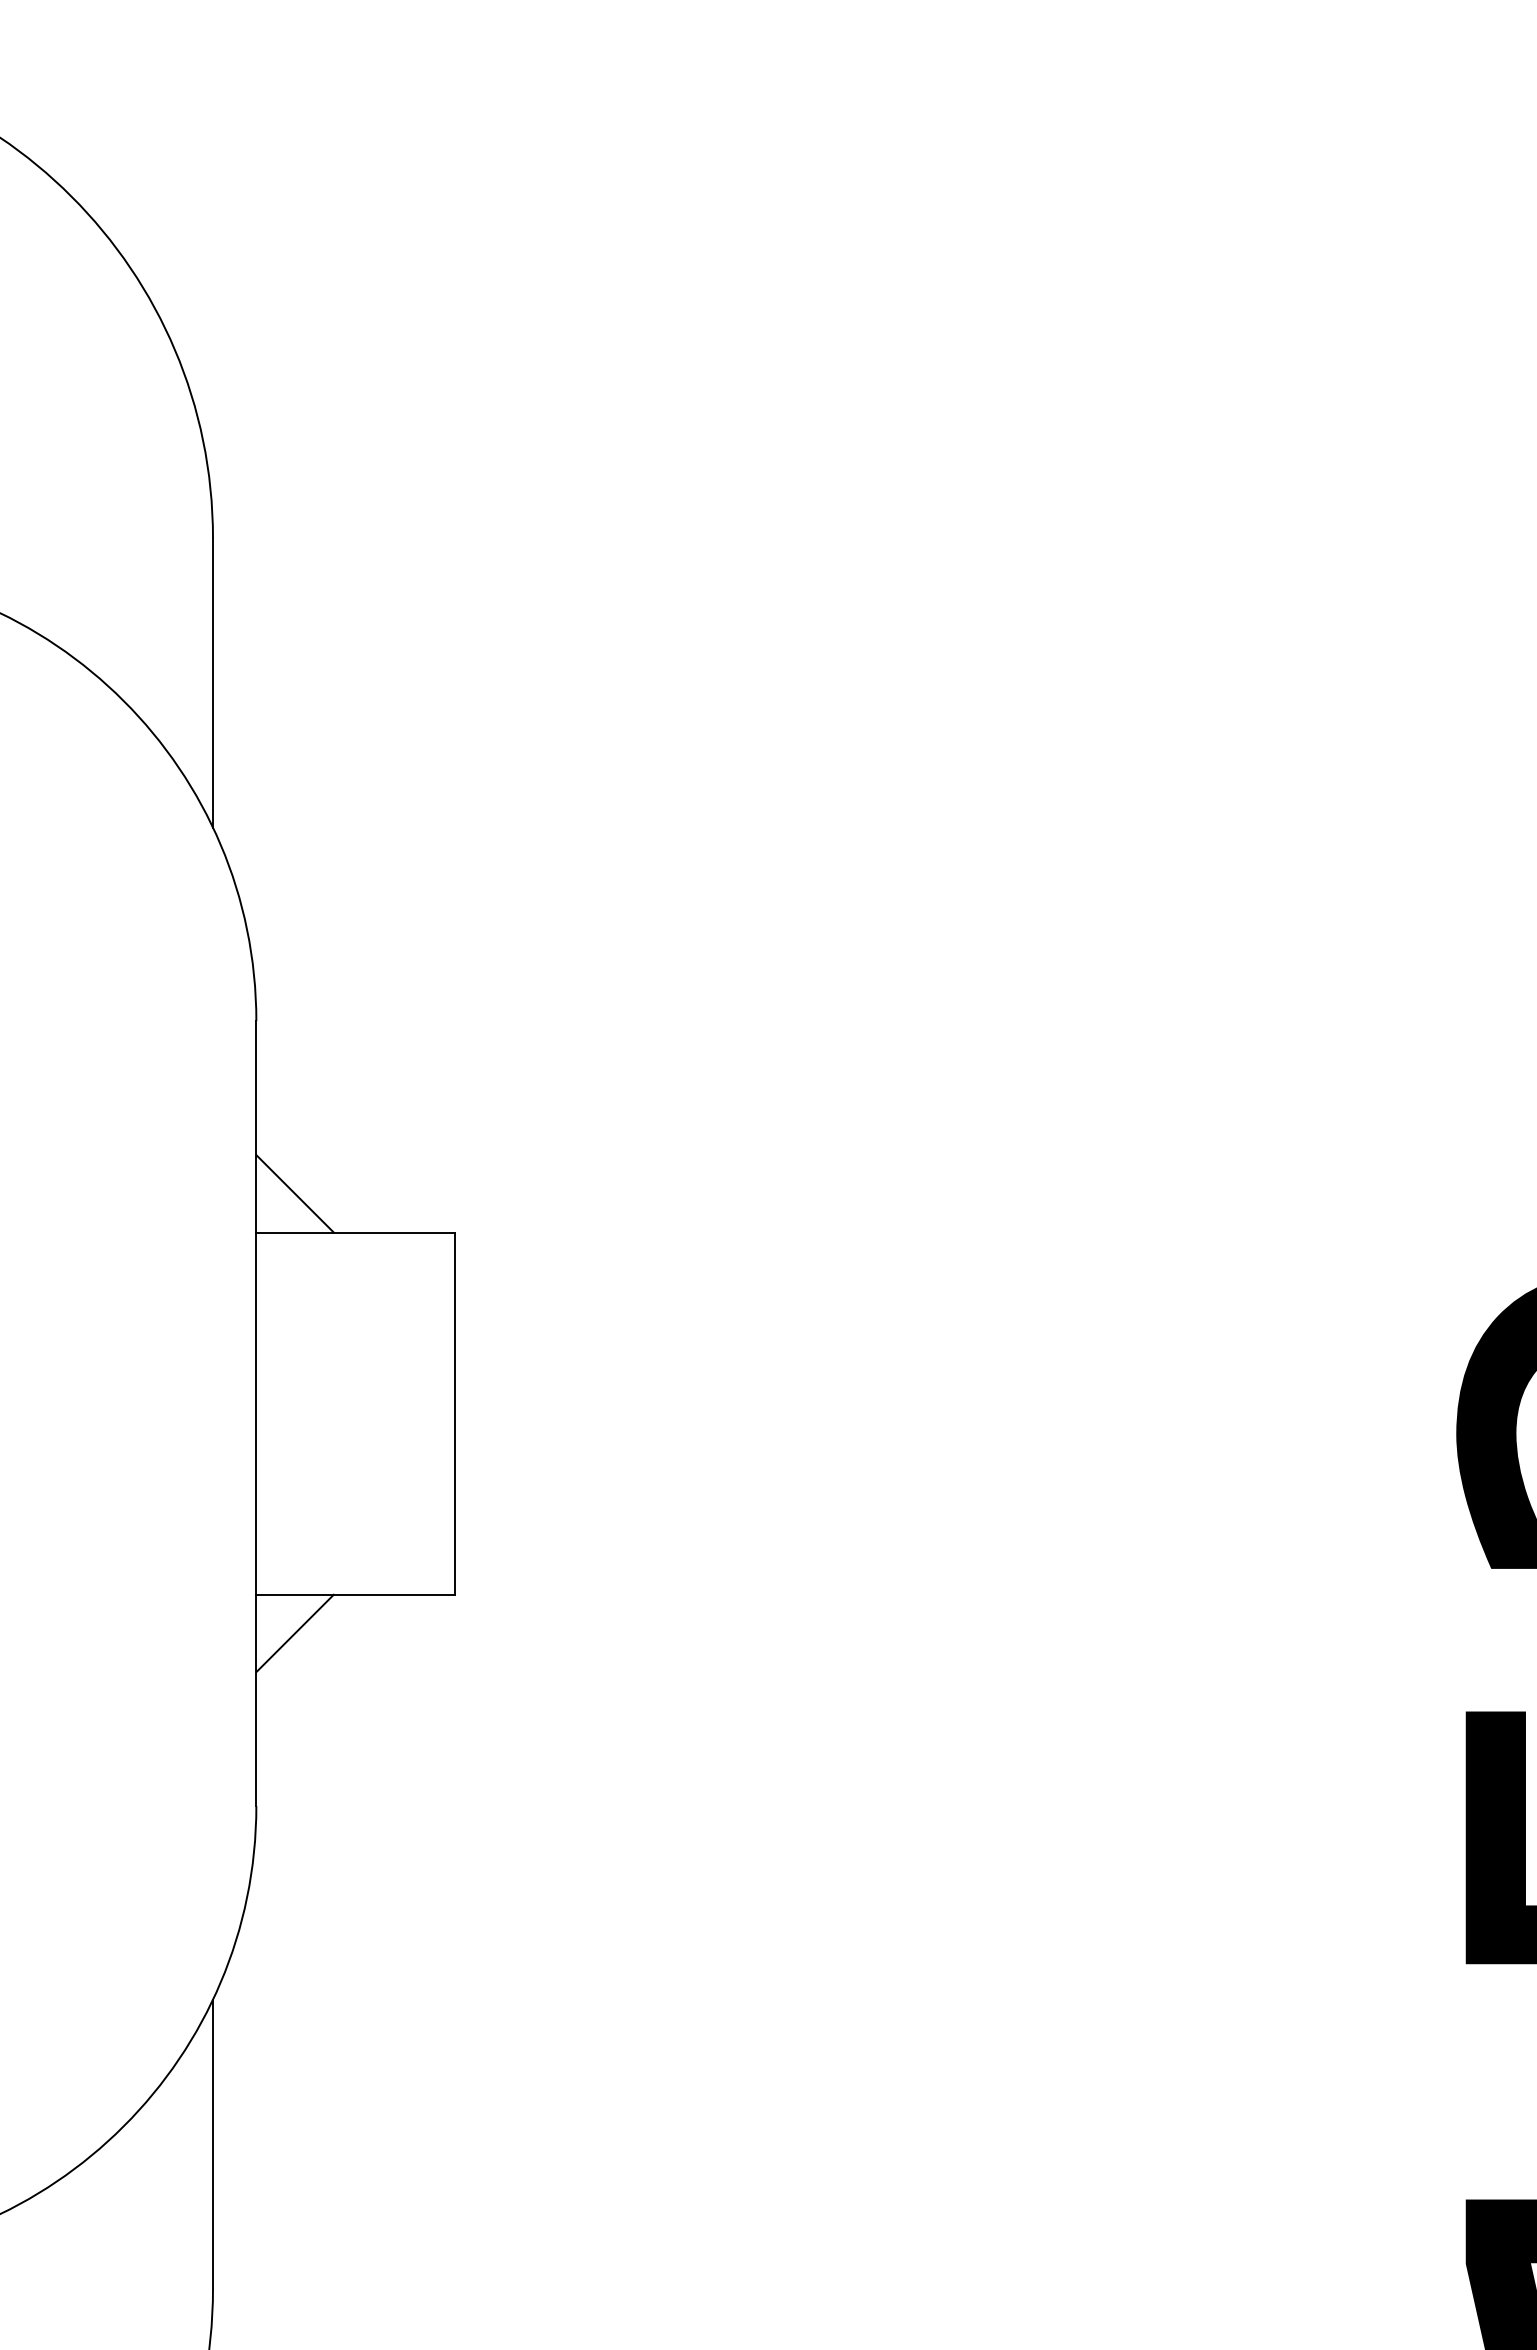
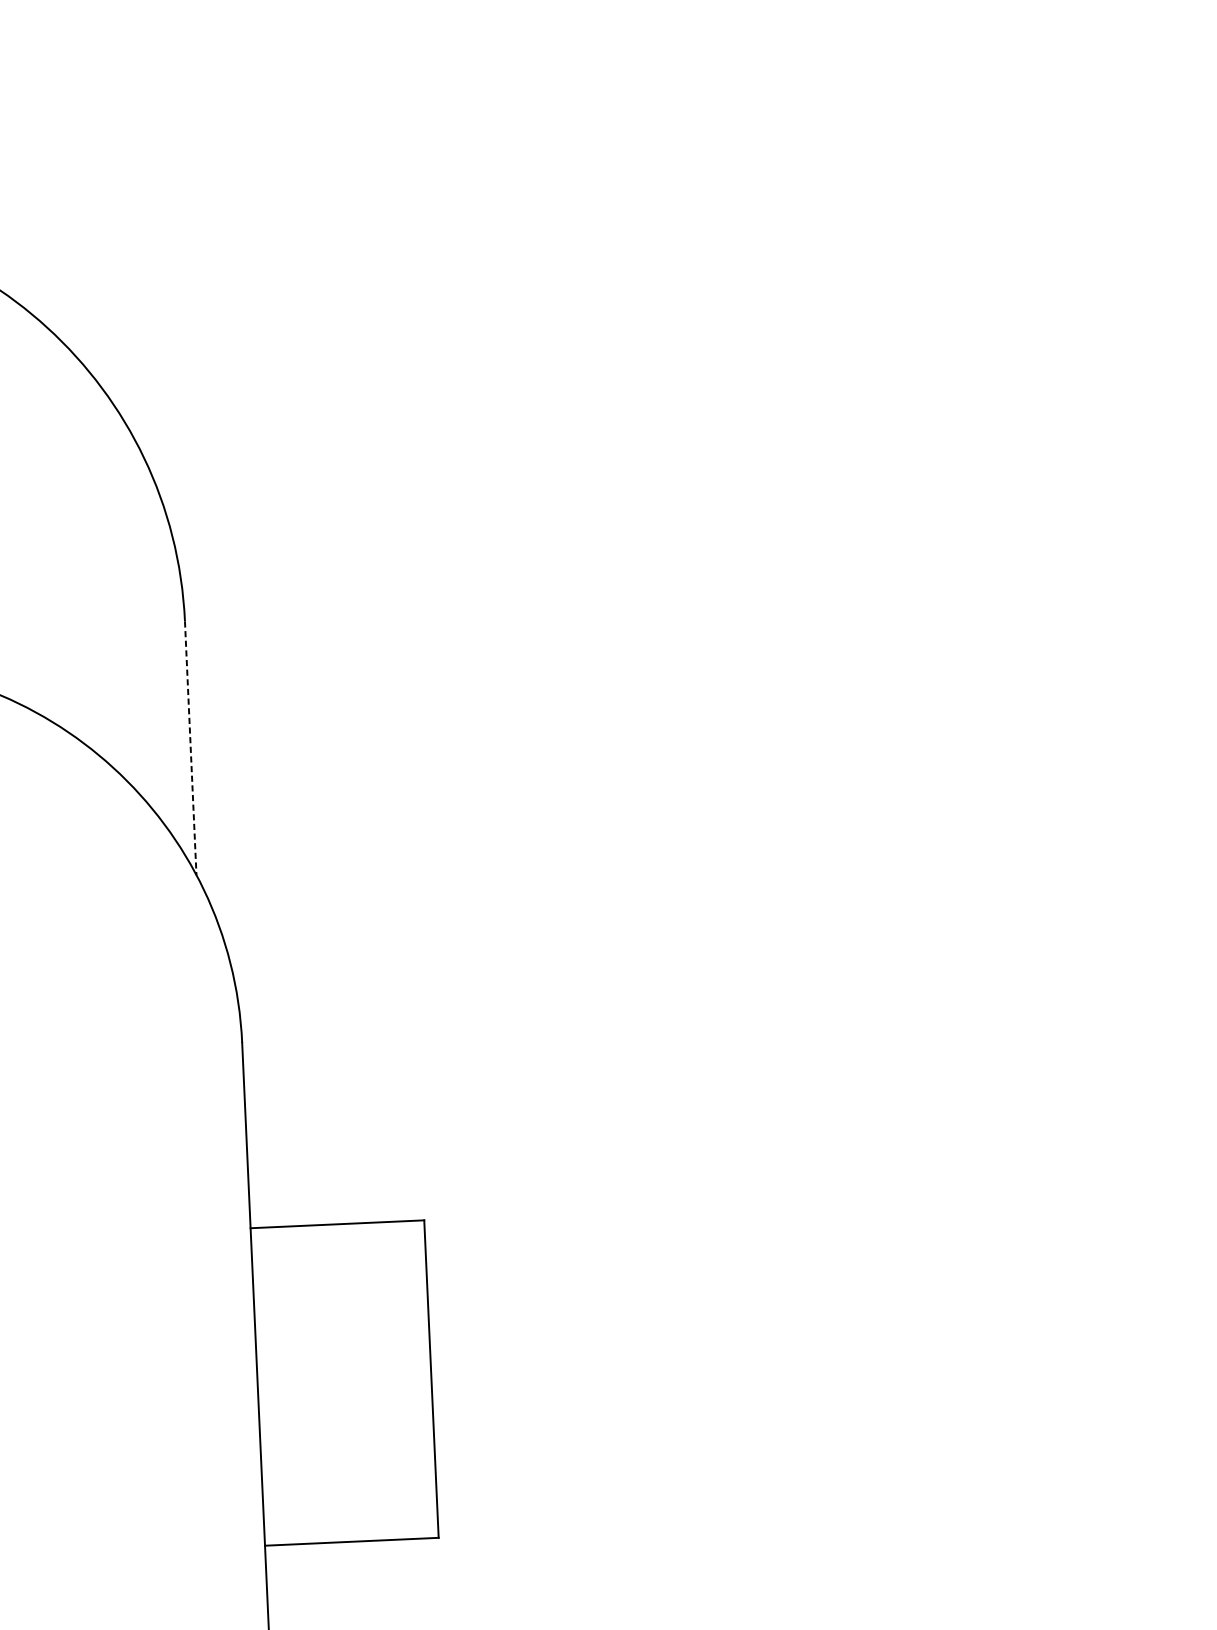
line: (212, 682) -> (190, 748), solid -> dashed
line: (294, 1193) -> (282, 1192), removed
line: (294, 1633) -> (299, 1578), removed

